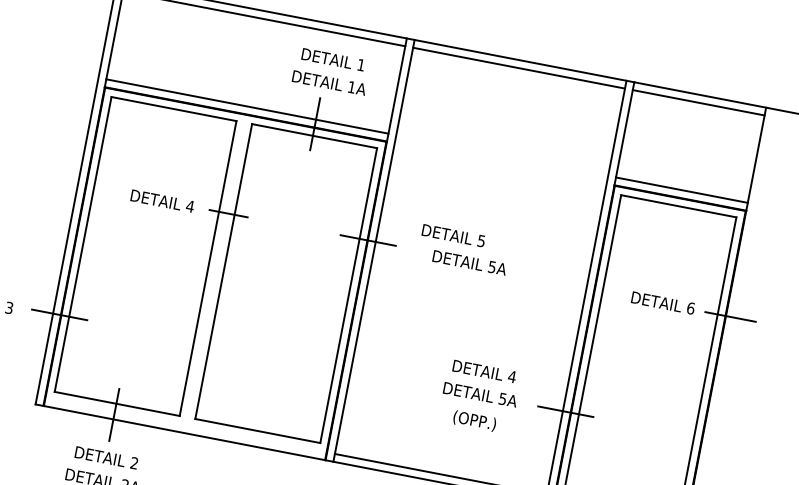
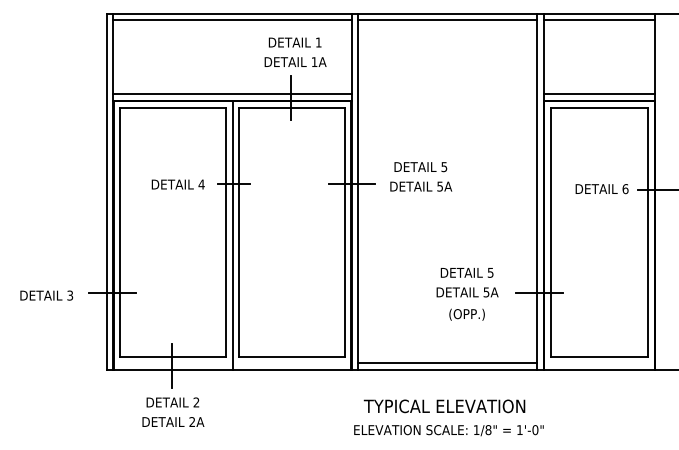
text: (470, 262) -> (421, 186), moved
line: (215, 273) -> (232, 235), added
text: (512, 376) -> (490, 272), 4 -> 5

